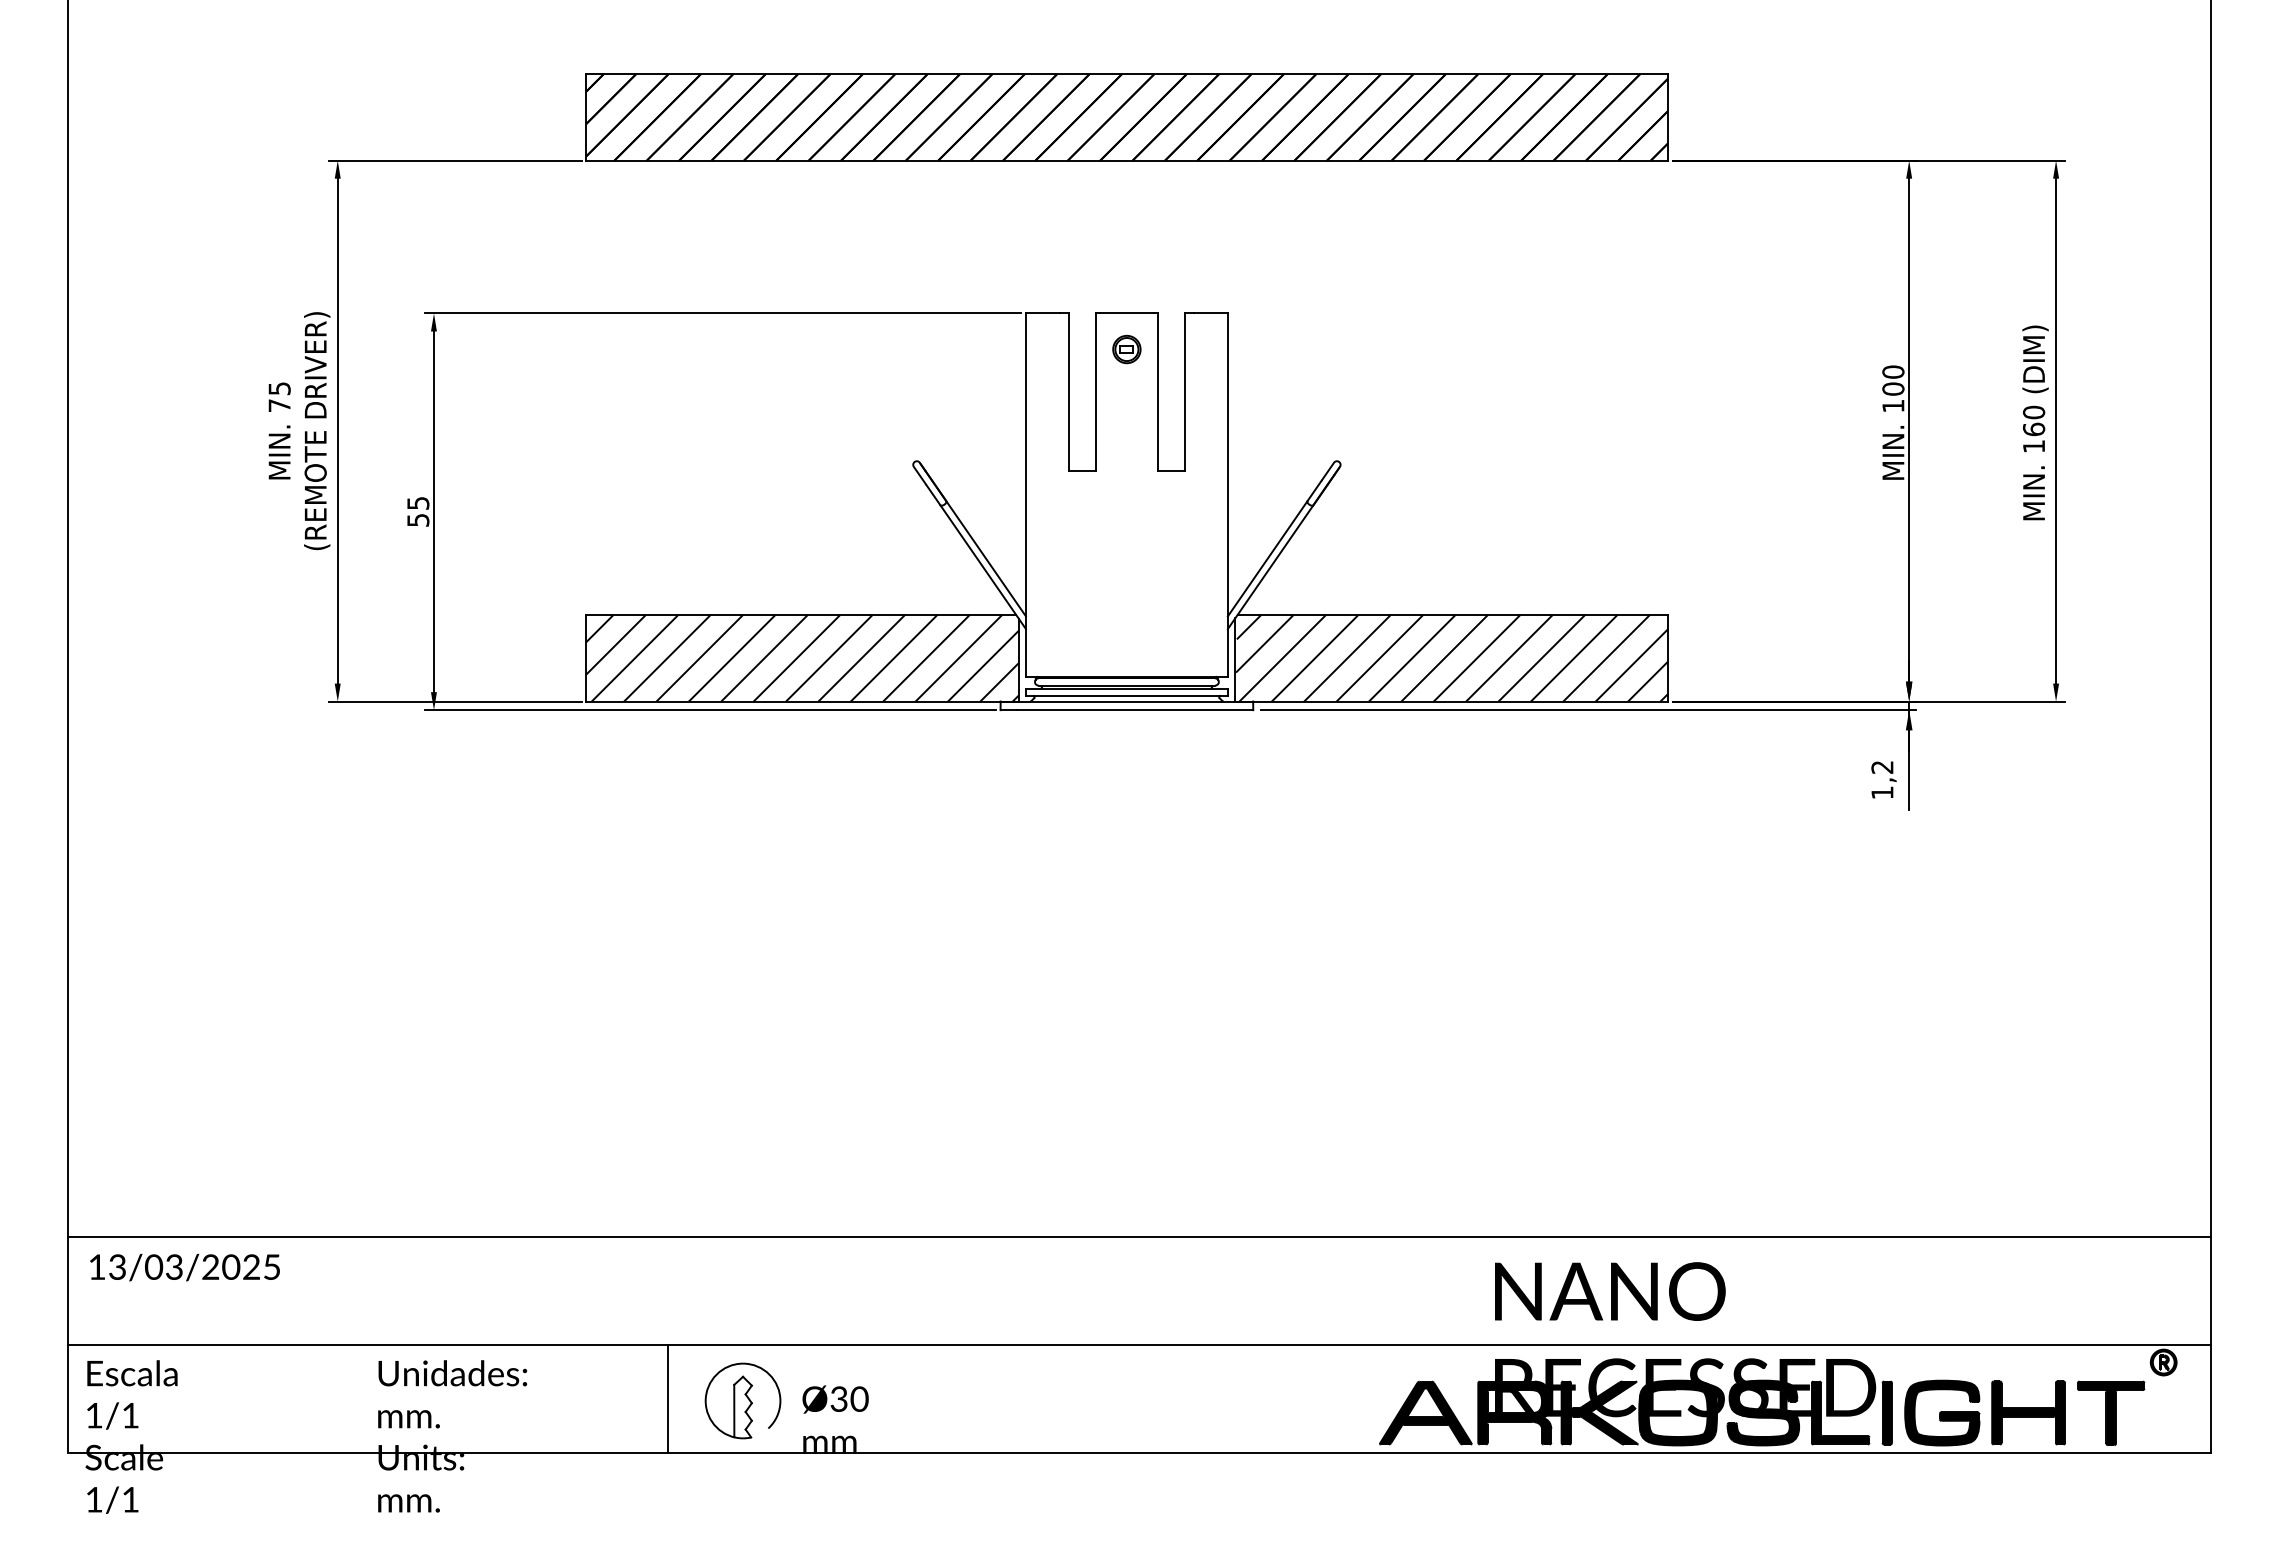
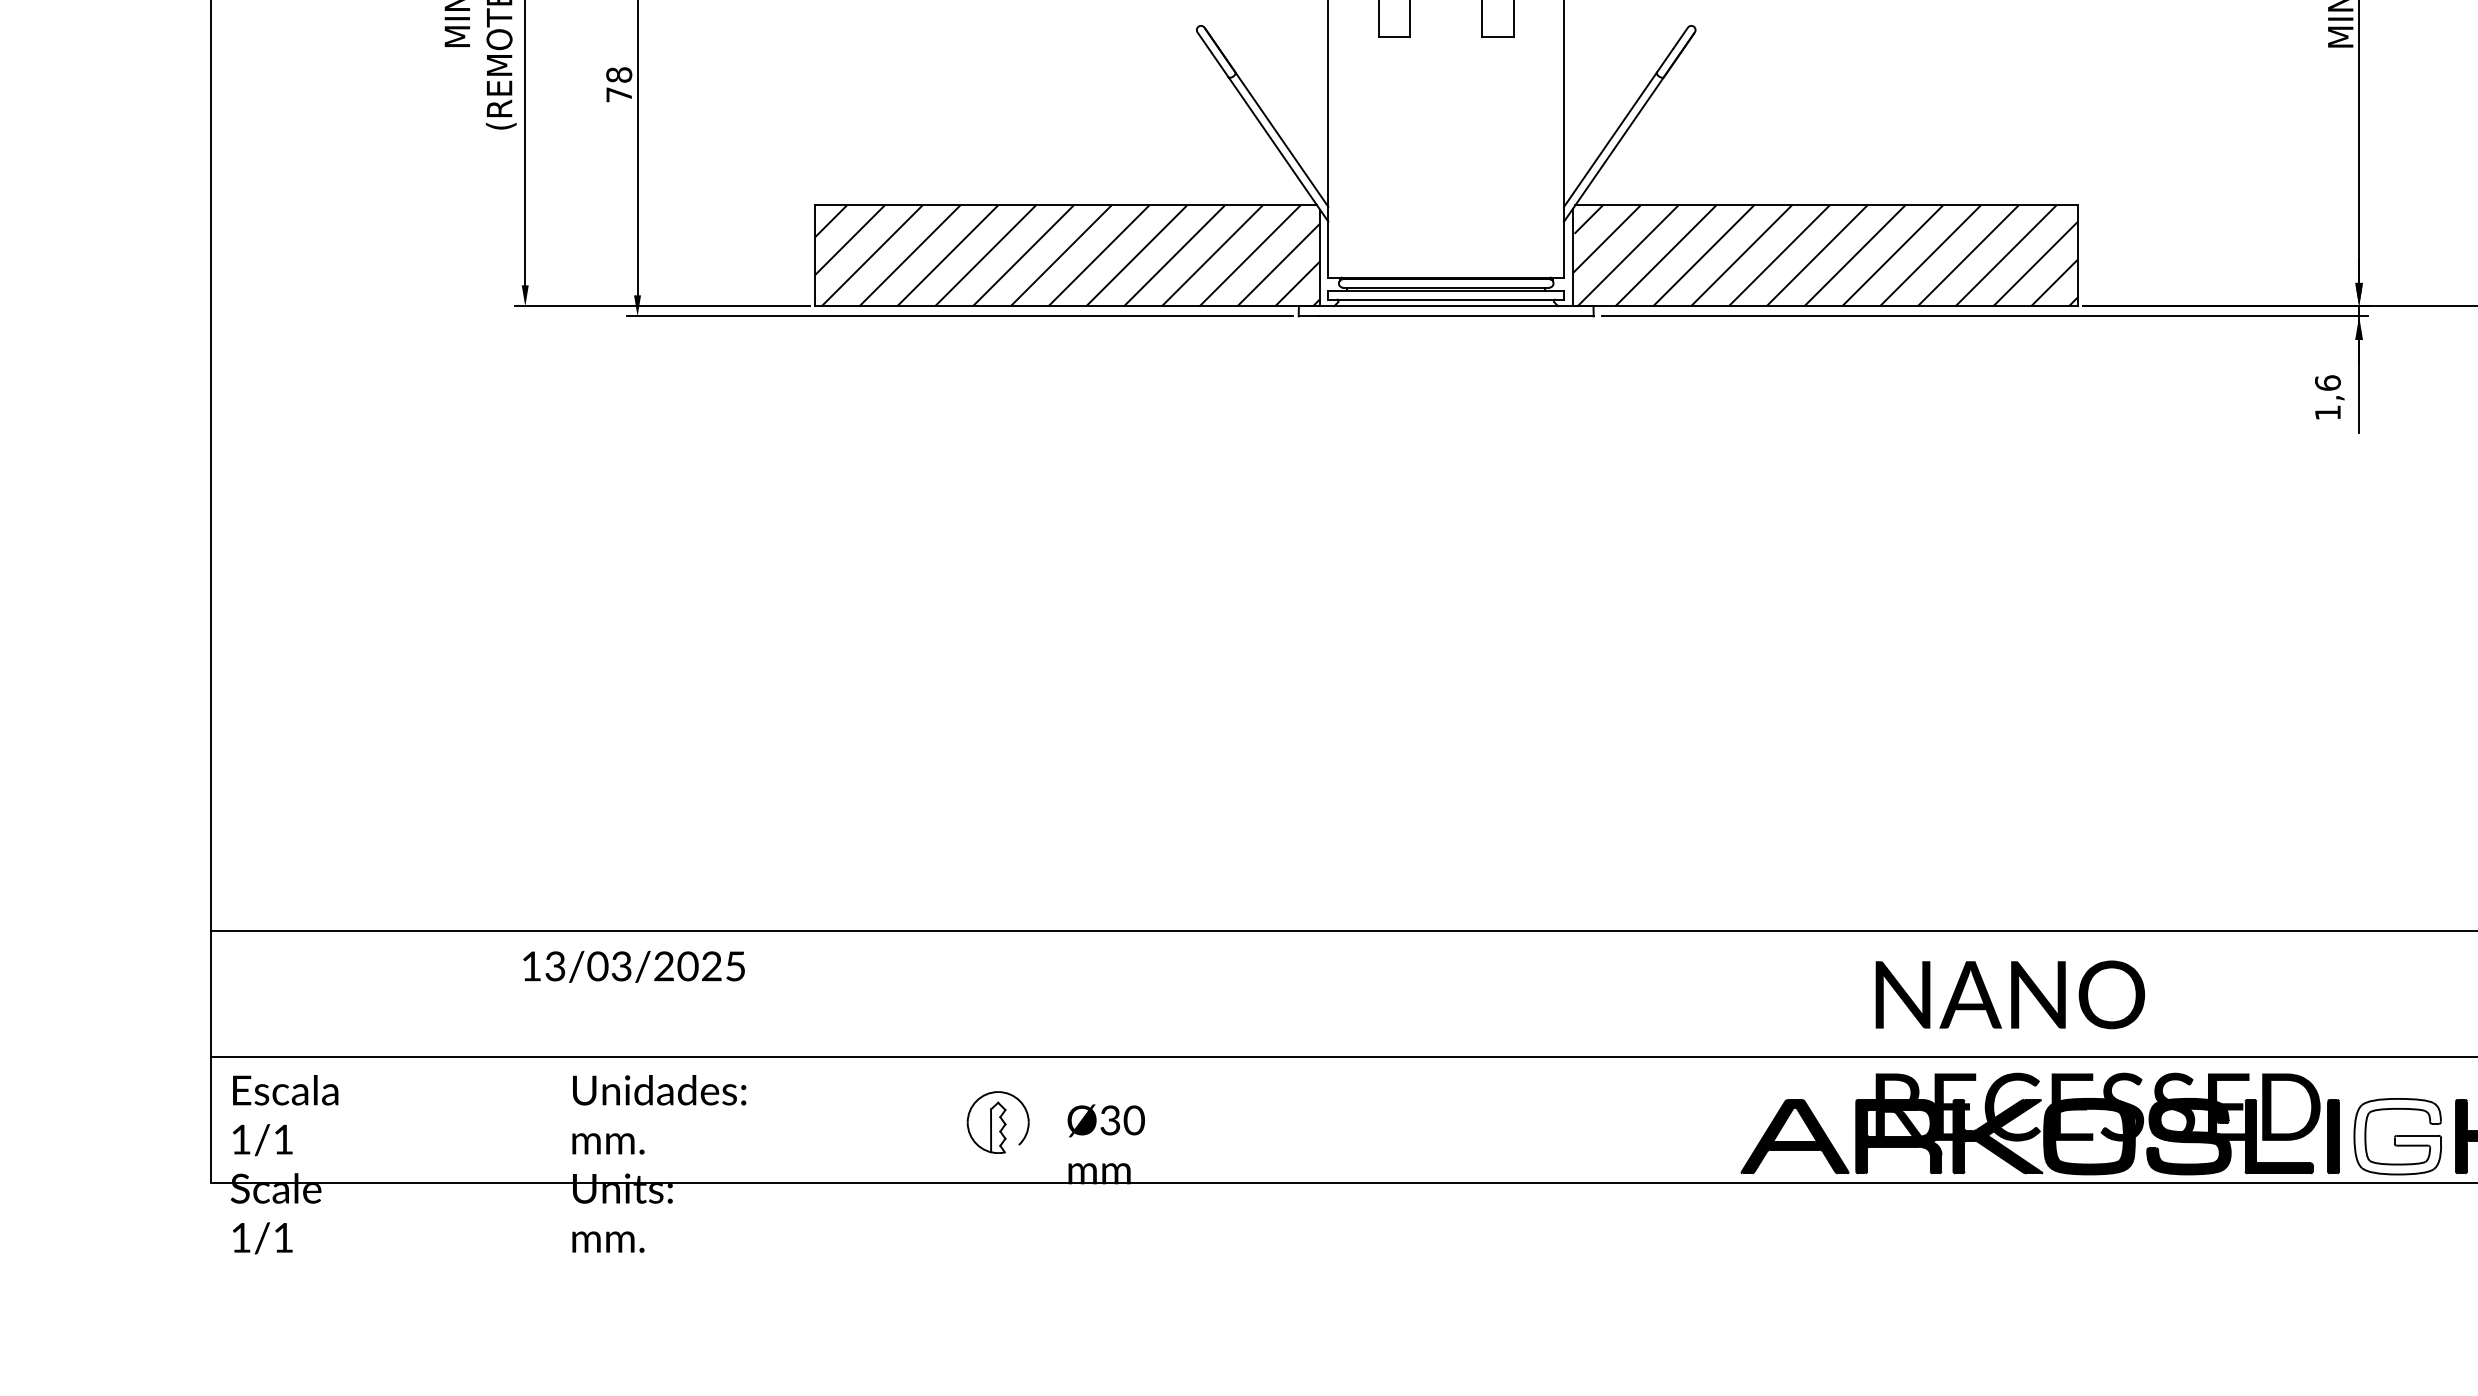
text: (418, 511) -> (619, 84), 55 -> 78
text: (1882, 766) -> (2327, 382), 1,2 -> 1,6
text: (184, 1267) -> (633, 966), moved
line: (667, 1398) -> (910, 1119), removed
part: (742, 1400) -> (997, 1121), size x0.7
fill: (1942, 1412) -> (2398, 1135), removed

